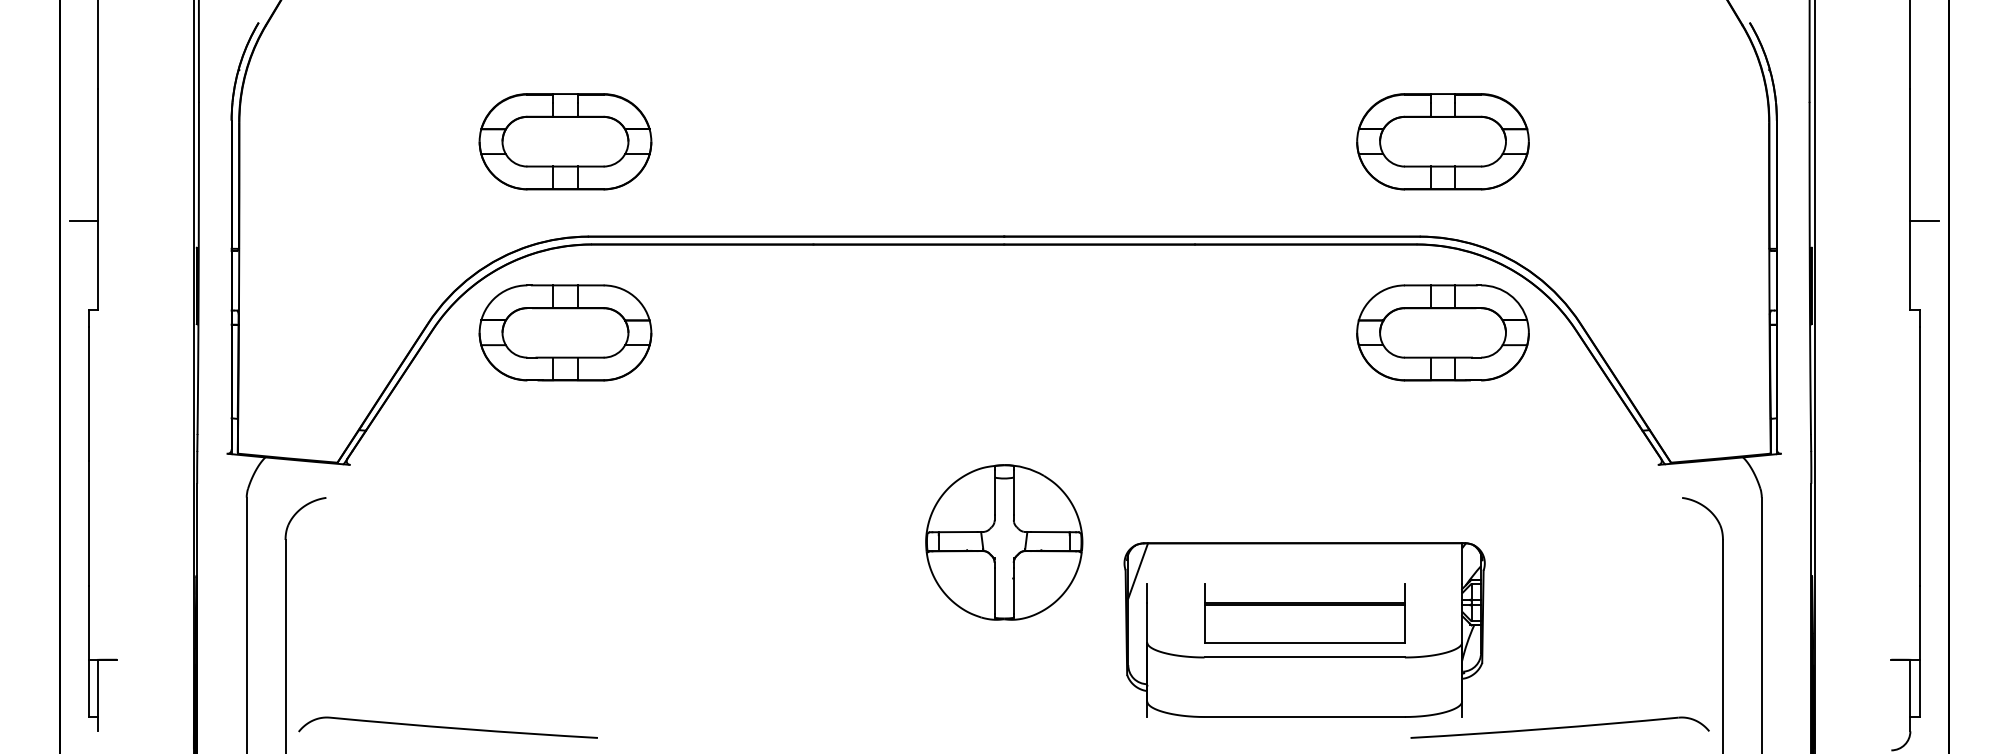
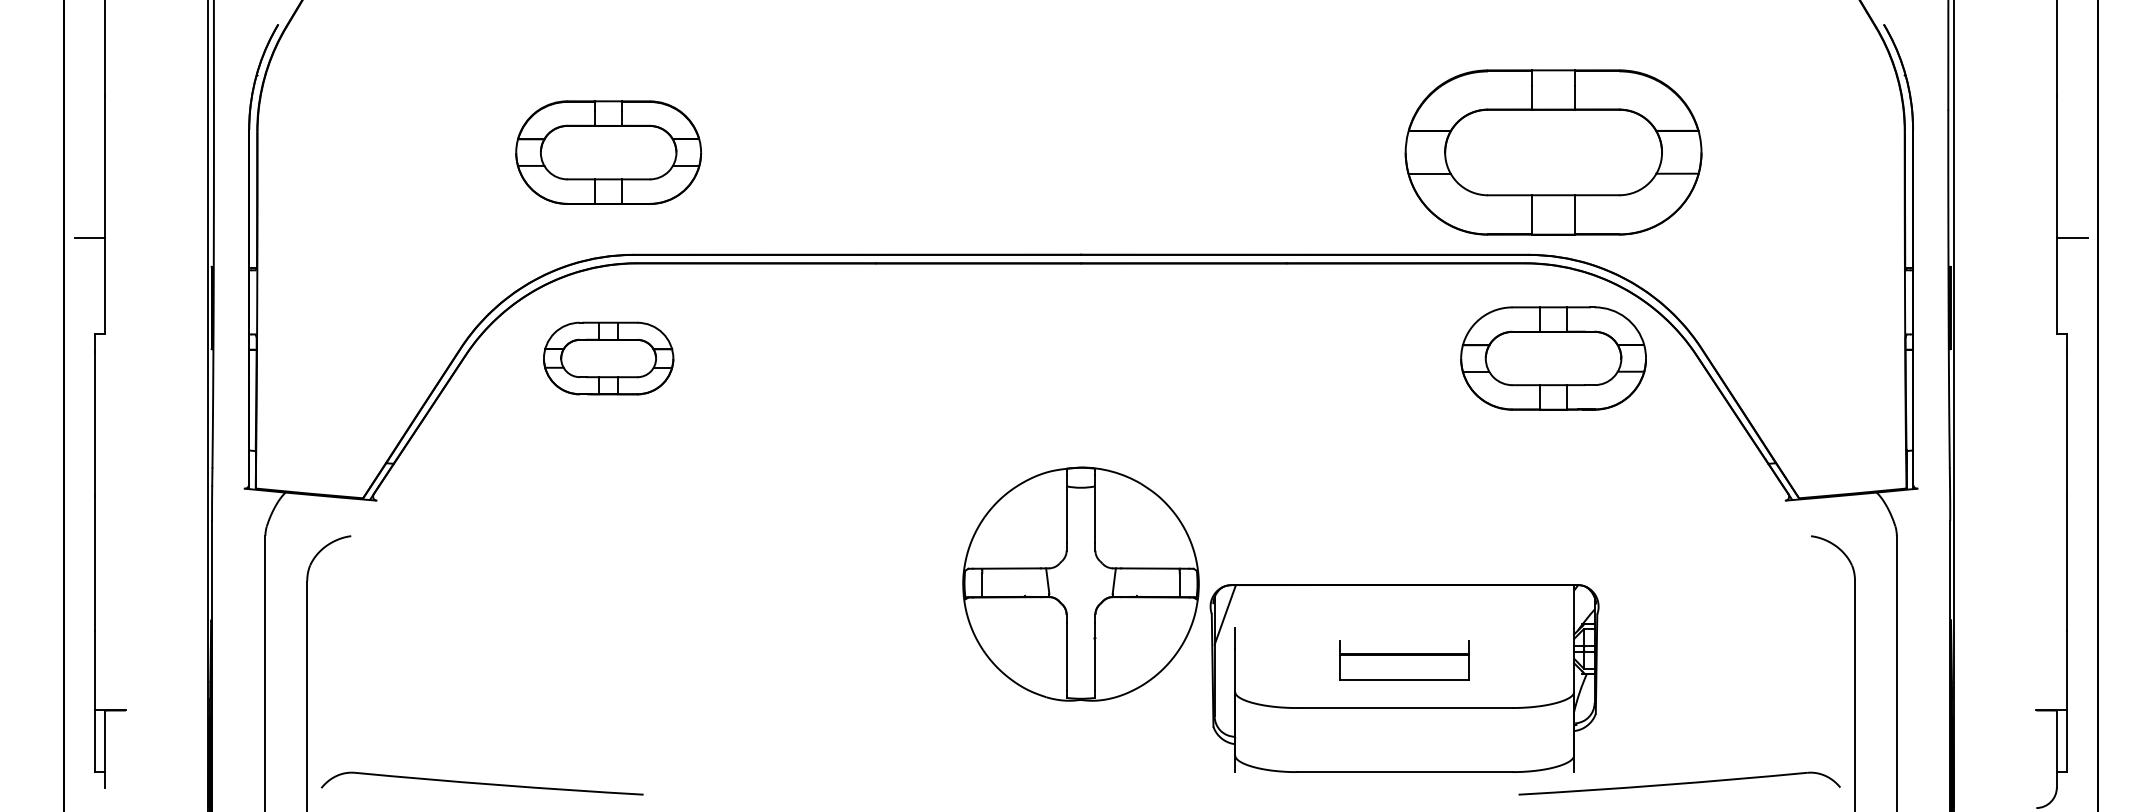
part: (1442, 141) -> (1553, 152), size x1.6
part: (565, 332) -> (608, 358), size x0.7
part: (1004, 542) -> (1081, 584), size x1.4
part: (1304, 613) -> (1404, 660), size x0.6

